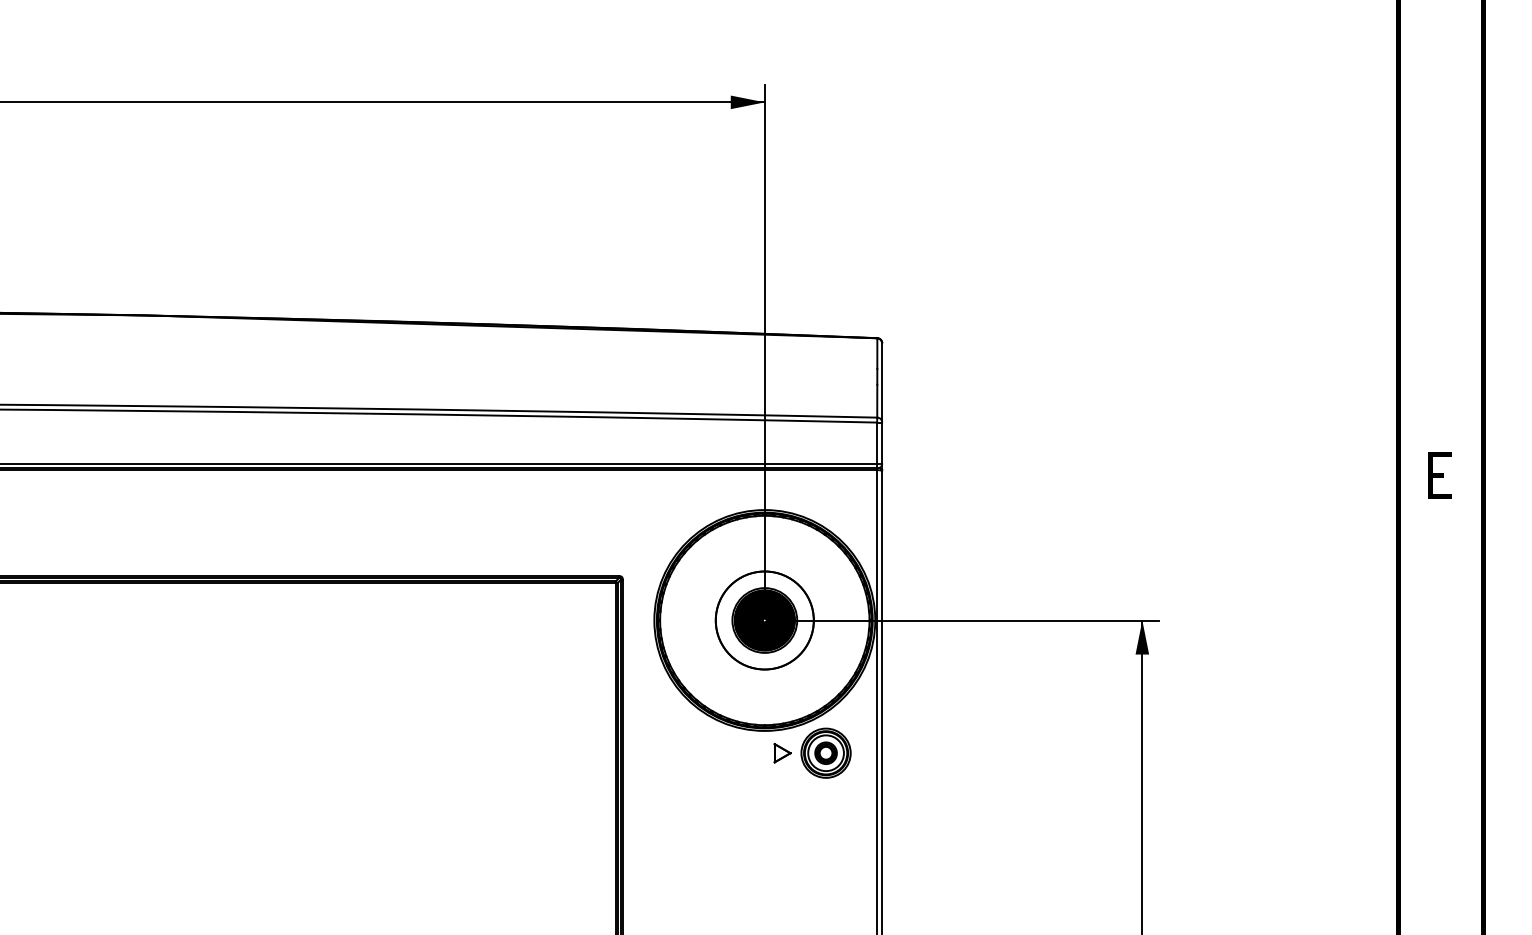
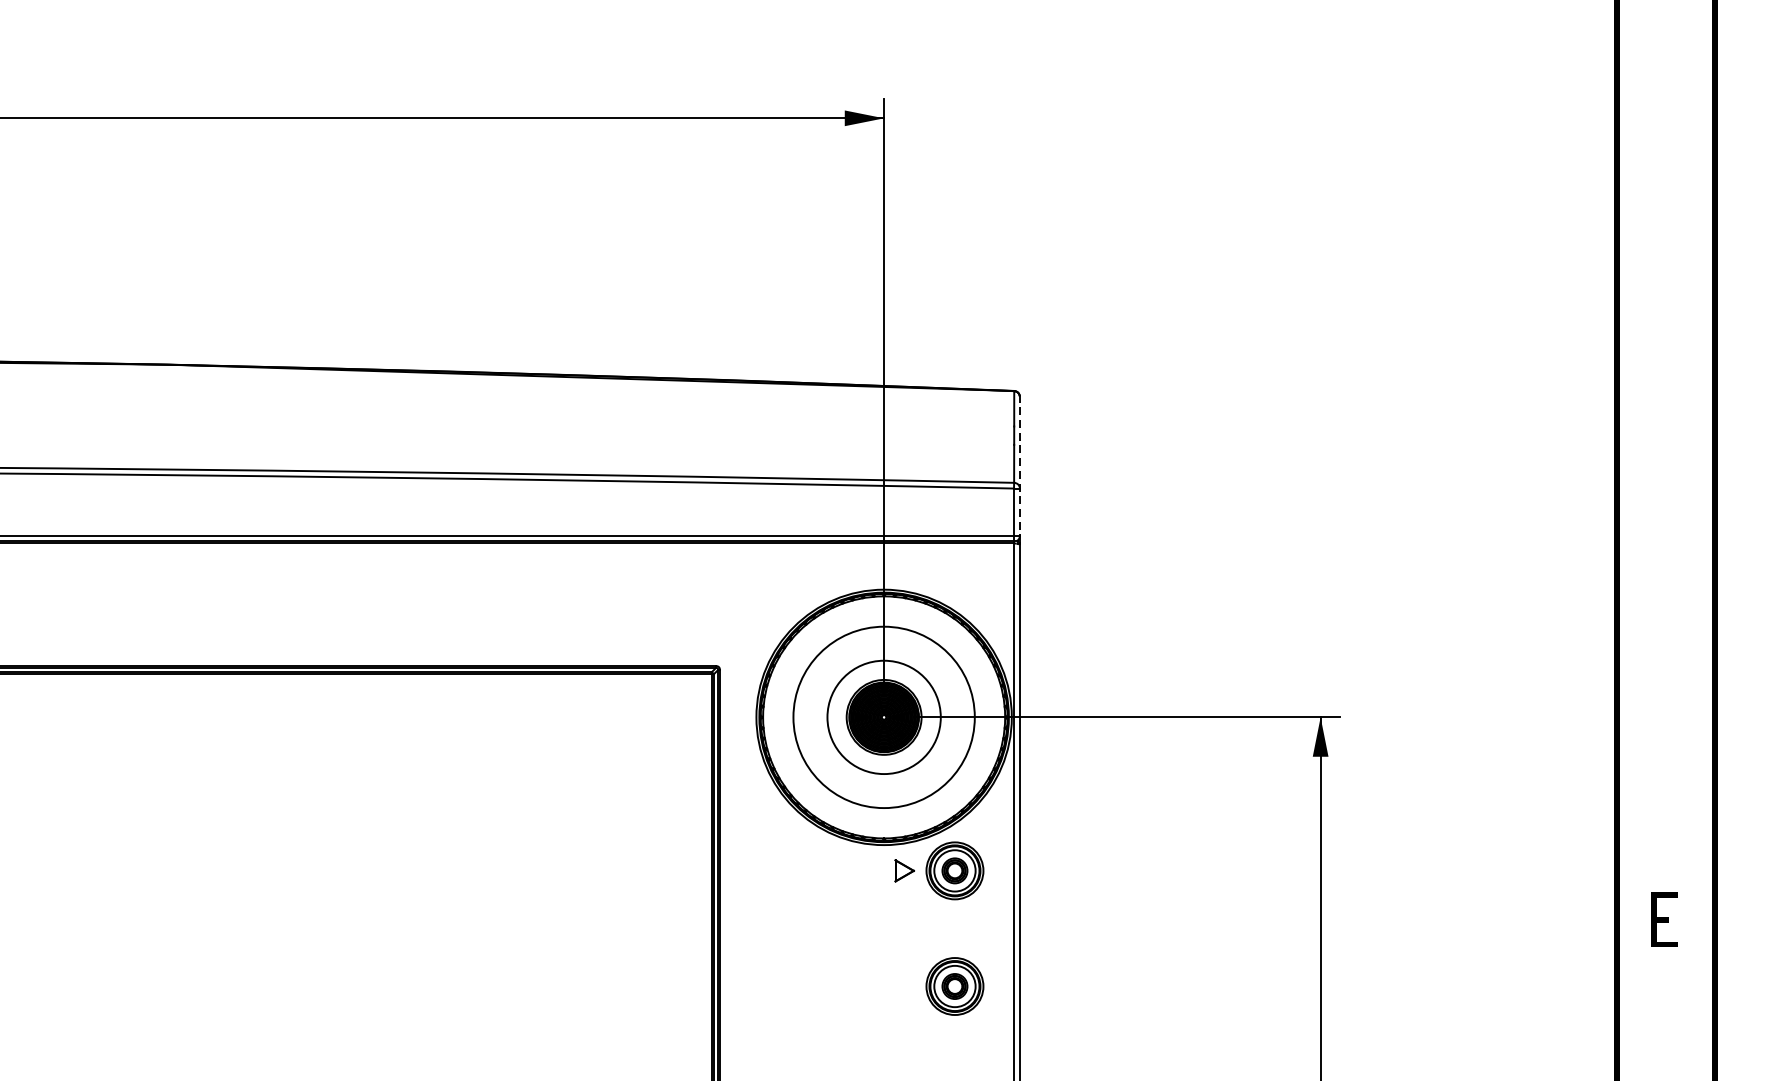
line: (882, 406) -> (1020, 469), solid -> dashed
part: (1439, 475) -> (1664, 919), moved
circle: (764, 620) -> (883, 717), size x1.6
part: (825, 852) -> (954, 985), added

